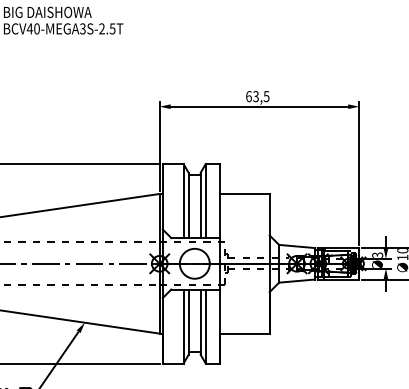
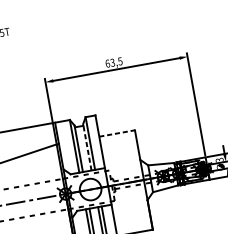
line: (245, 193) -> (117, 133), solid -> dashed
line: (200, 205) -> (87, 147), solid -> dashed

